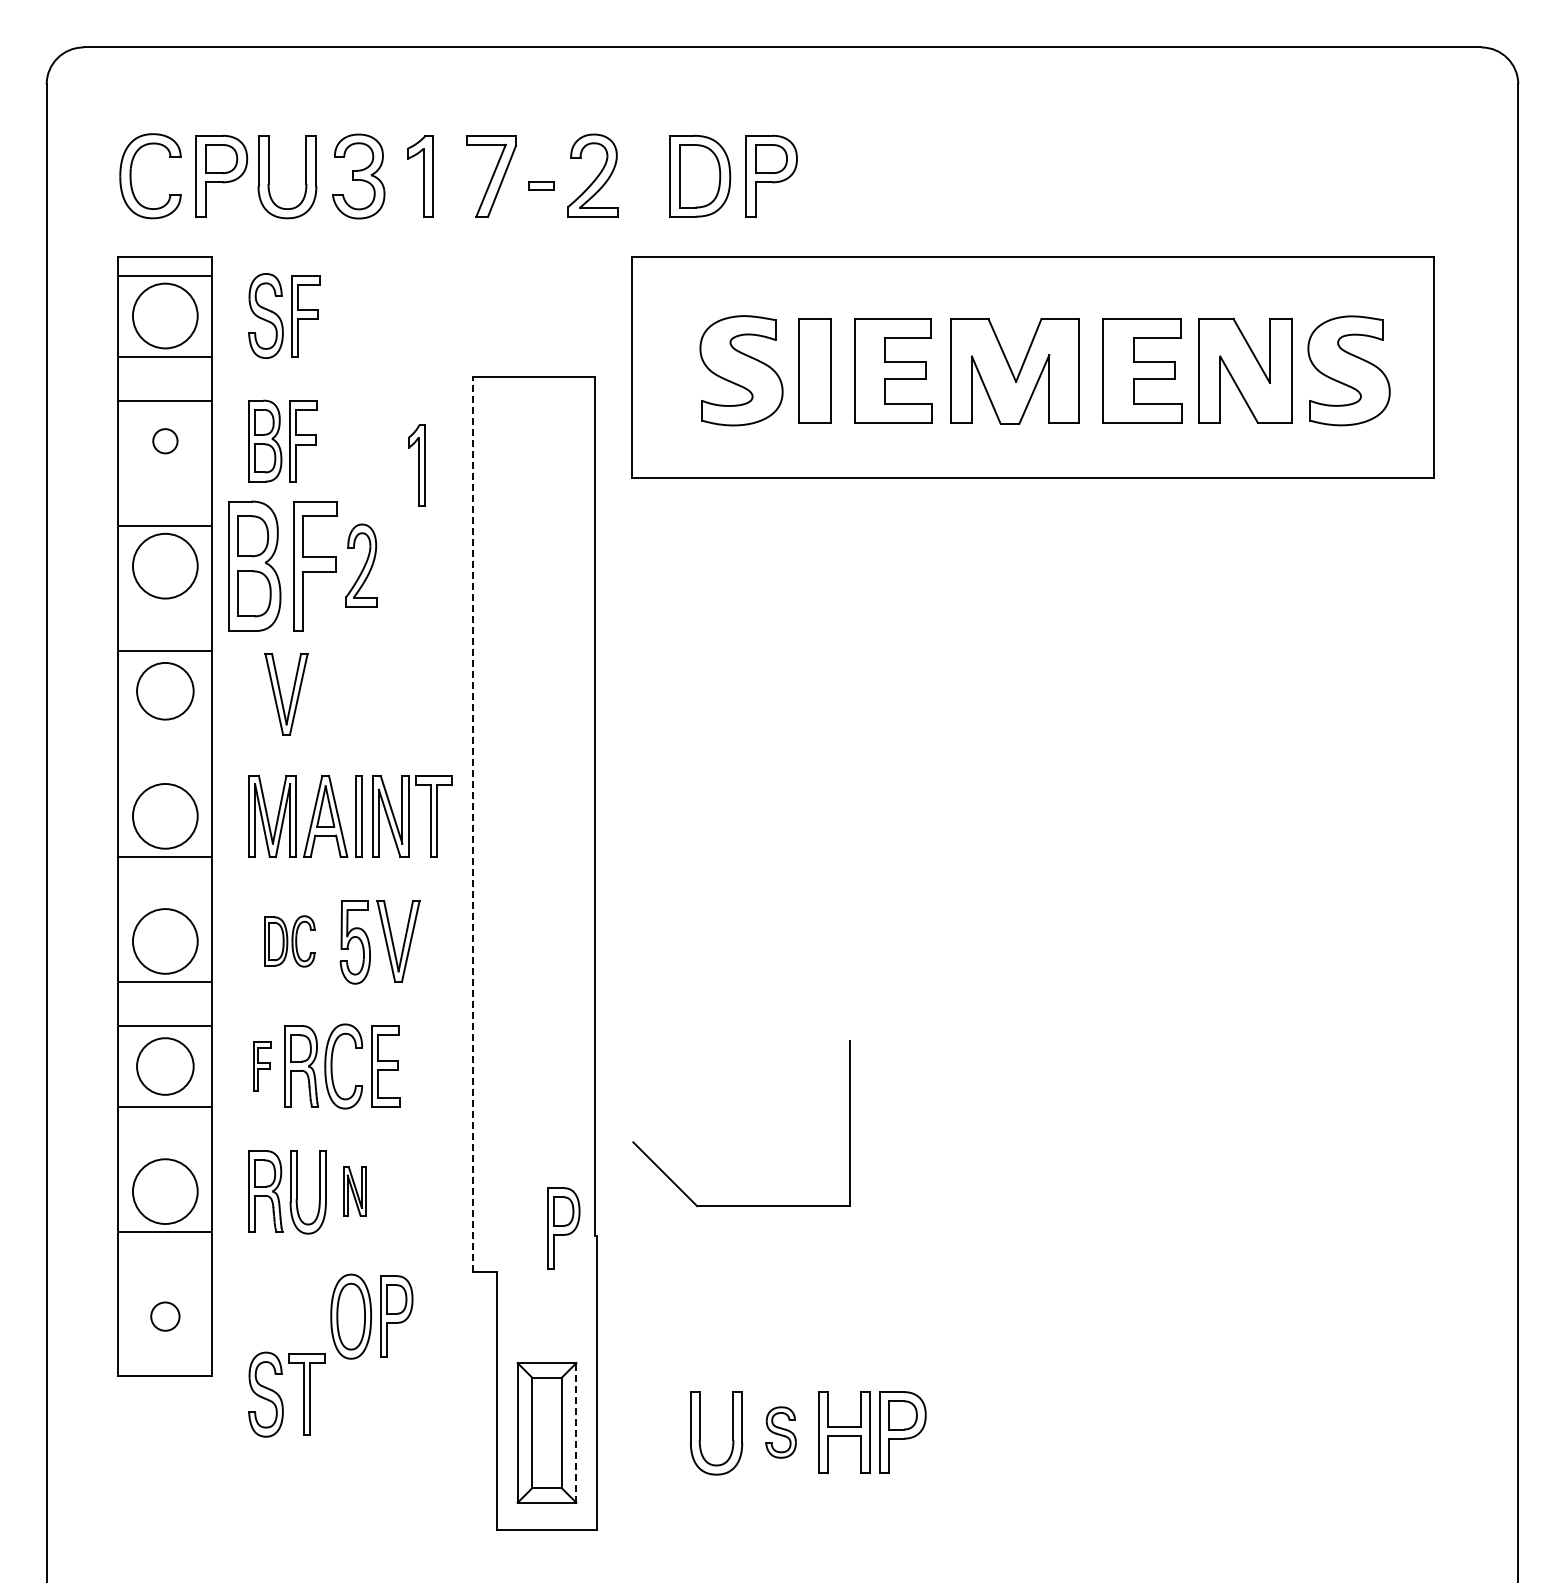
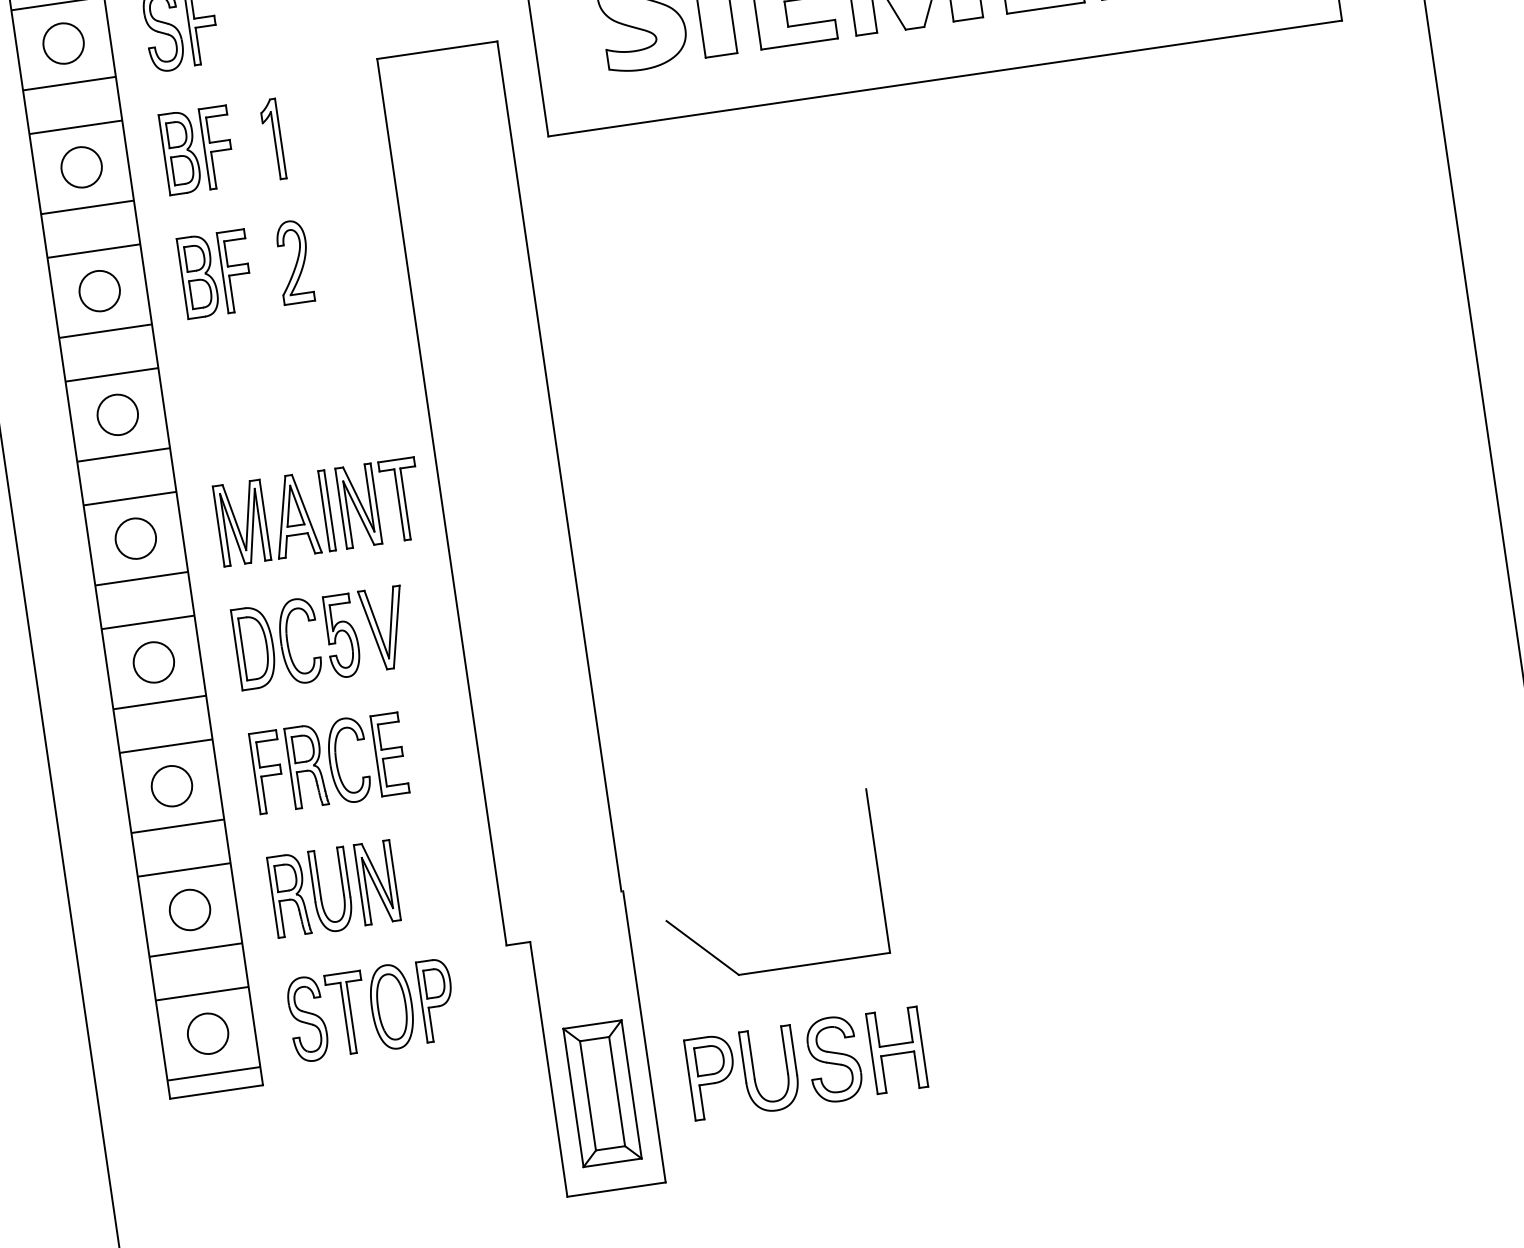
circle: (165, 315) -> (63, 43), size x0.62
circle: (165, 441) -> (81, 167), size x1.67
part: (416, 465) -> (272, 139), moved
line: (165, 481) -> (87, 207), added
circle: (165, 565) -> (99, 290), size x0.62
part: (282, 565) -> (215, 273), size x0.62
line: (165, 606) -> (105, 330), added
circle: (165, 691) -> (117, 415), size x0.71
part: (286, 694) -> (238, 400), removed
line: (165, 731) -> (123, 454), added
line: (165, 775) -> (130, 498), added
circle: (165, 816) -> (136, 538), size x0.62
line: (473, 824) -> (441, 502), dashed -> solid
line: (165, 900) -> (148, 621), added
circle: (165, 941) -> (154, 662), size x0.62
part: (289, 941) -> (276, 644), size x1.67
circle: (165, 1066) -> (172, 786), size x0.71
part: (262, 1066) -> (268, 772), size x1.67
line: (165, 1151) -> (184, 870), added
circle: (165, 1191) -> (190, 909), size x0.62
part: (354, 1191) -> (377, 882), size x1.67
part: (741, 1205) -> (782, 967), moved
part: (563, 1228) -> (589, 889), removed
line: (165, 1276) -> (202, 993), added
circle: (165, 1316) -> (208, 1033), size x1.43
line: (165, 1357) -> (214, 1074), added
part: (280, 1396) -> (322, 1018), moved
line: (576, 1432) -> (631, 1088), dashed -> solid
part: (780, 1432) -> (833, 1059), size x1.67
part: (902, 1432) -> (711, 1077), moved

